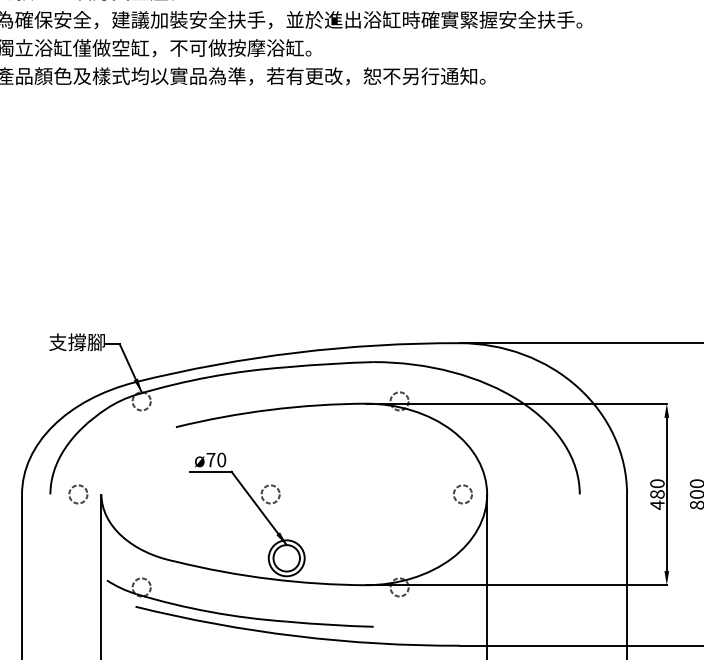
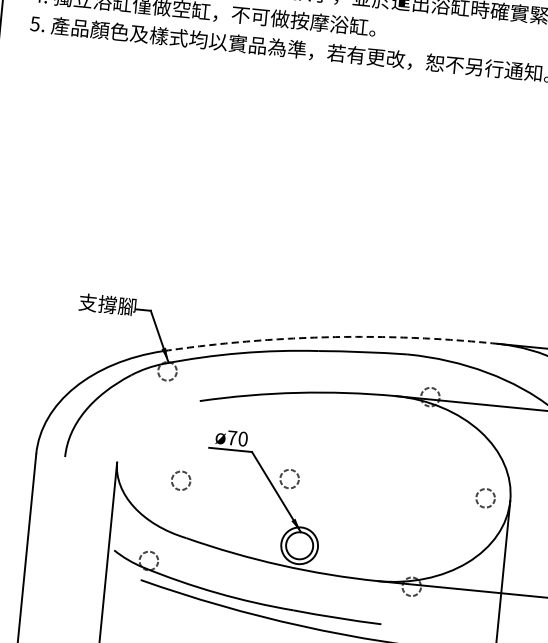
arc: (296, 352) -> (330, 336), solid -> dashed
circle: (78, 494) -> (181, 480), moved

